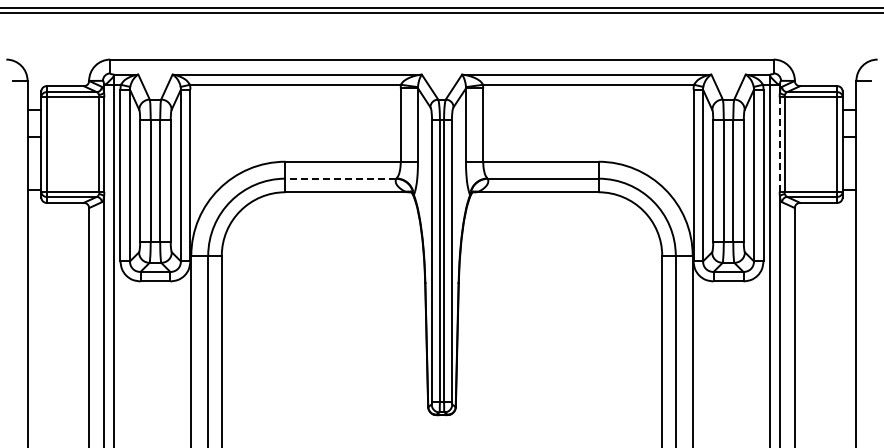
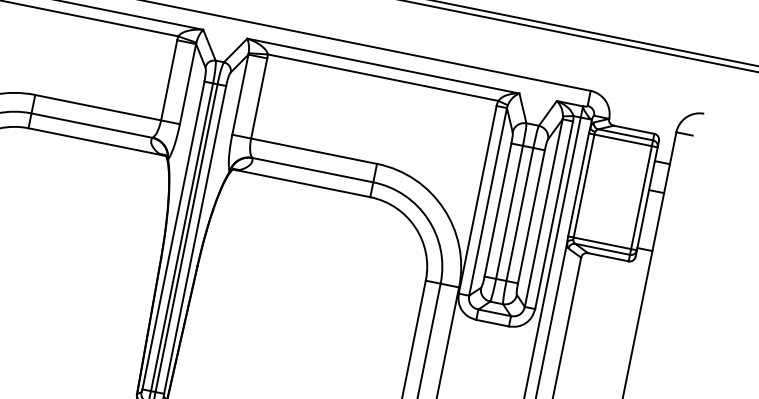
line: (779, 145) -> (578, 185), dashed -> solid
line: (340, 178) -> (91, 125), dashed -> solid

